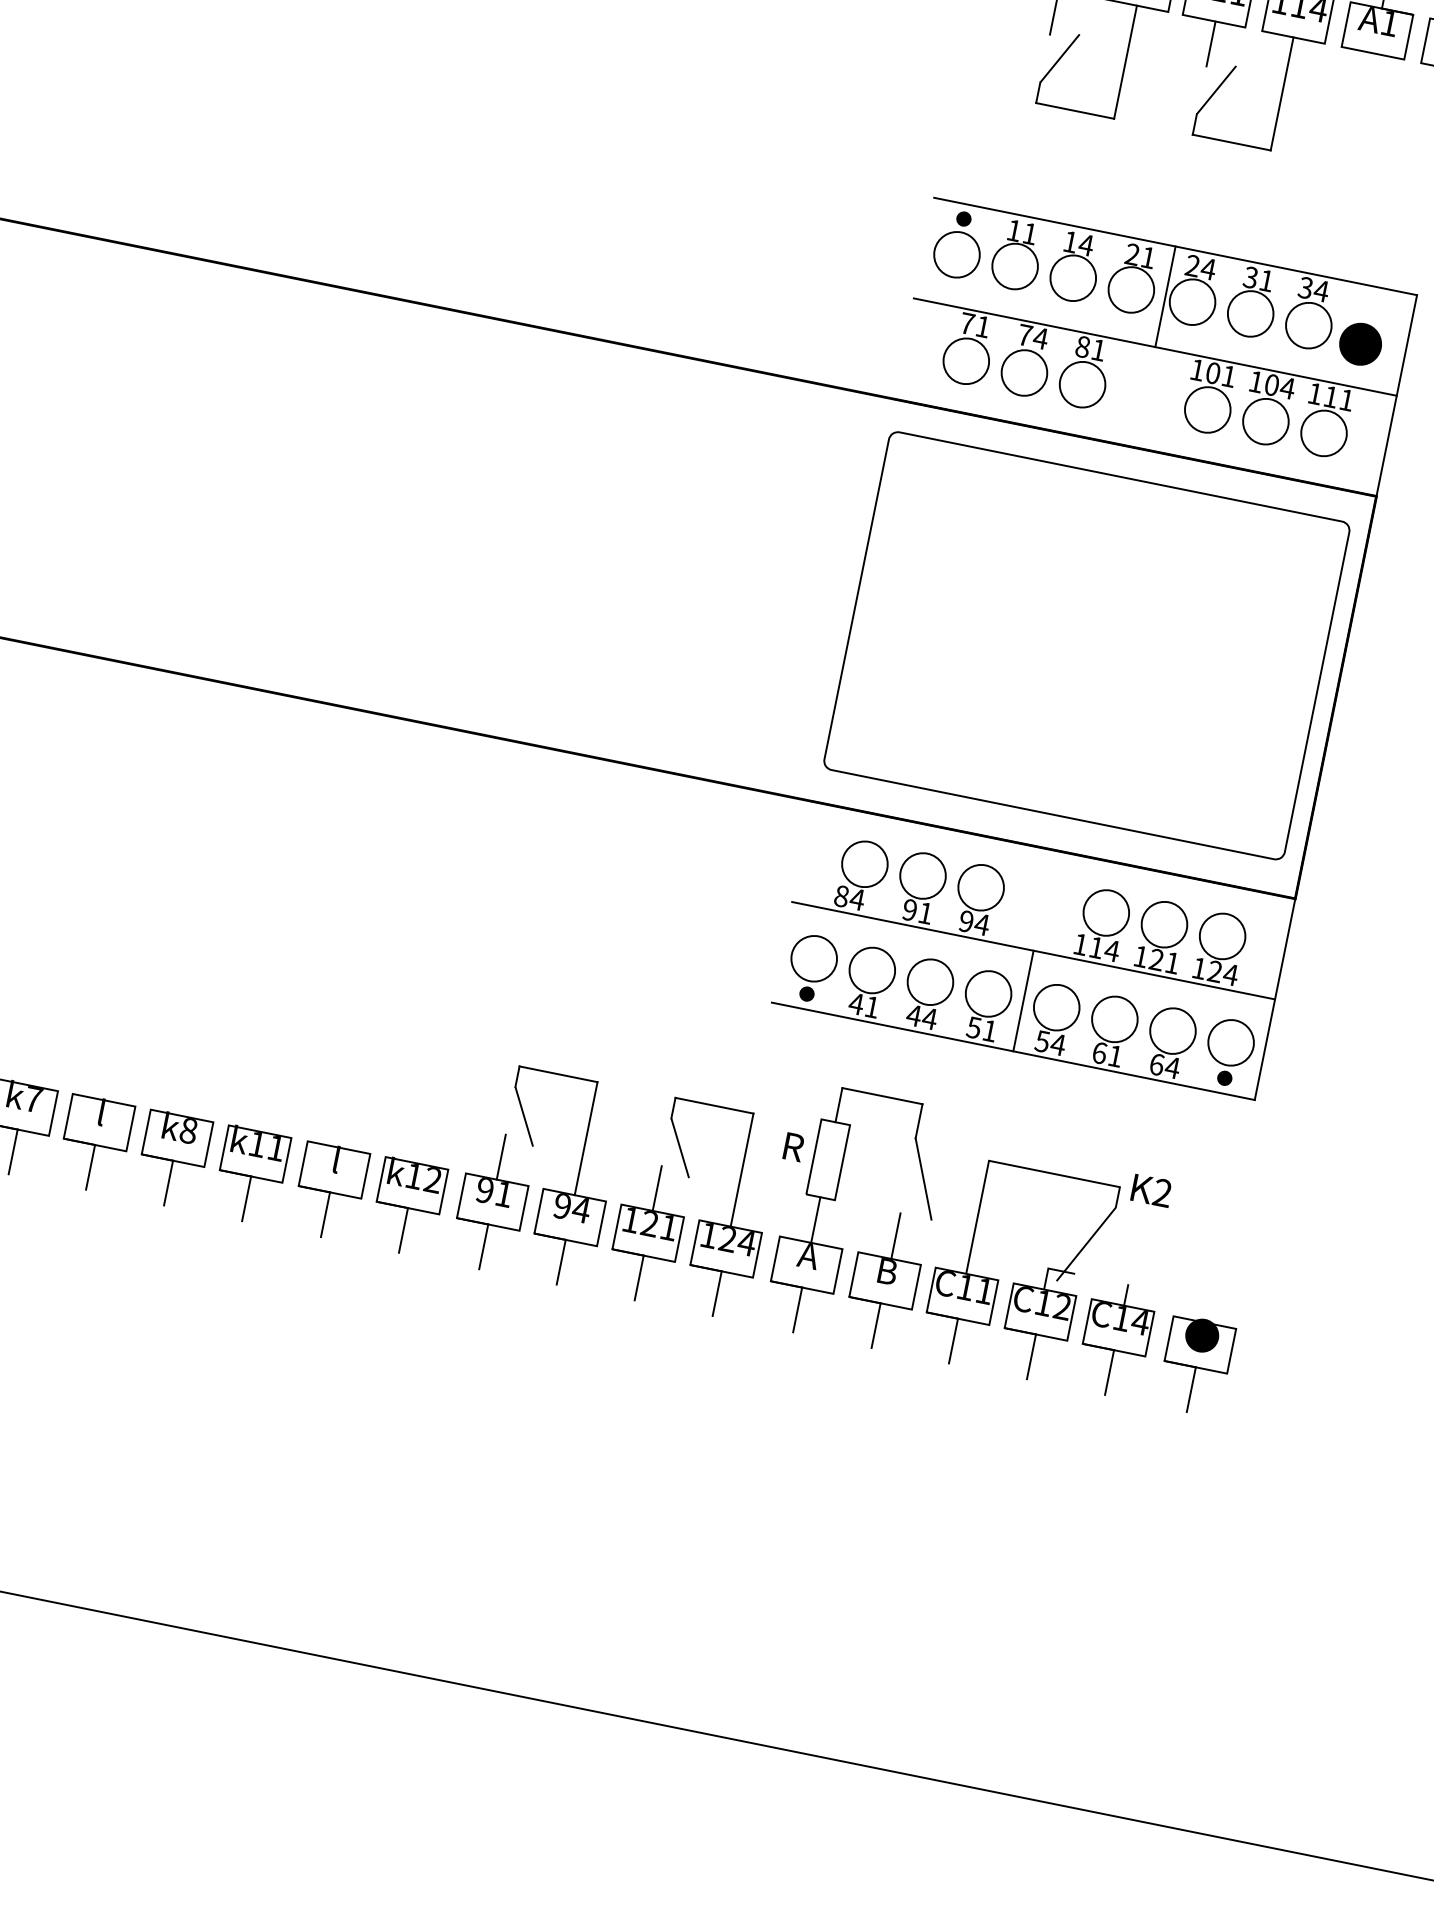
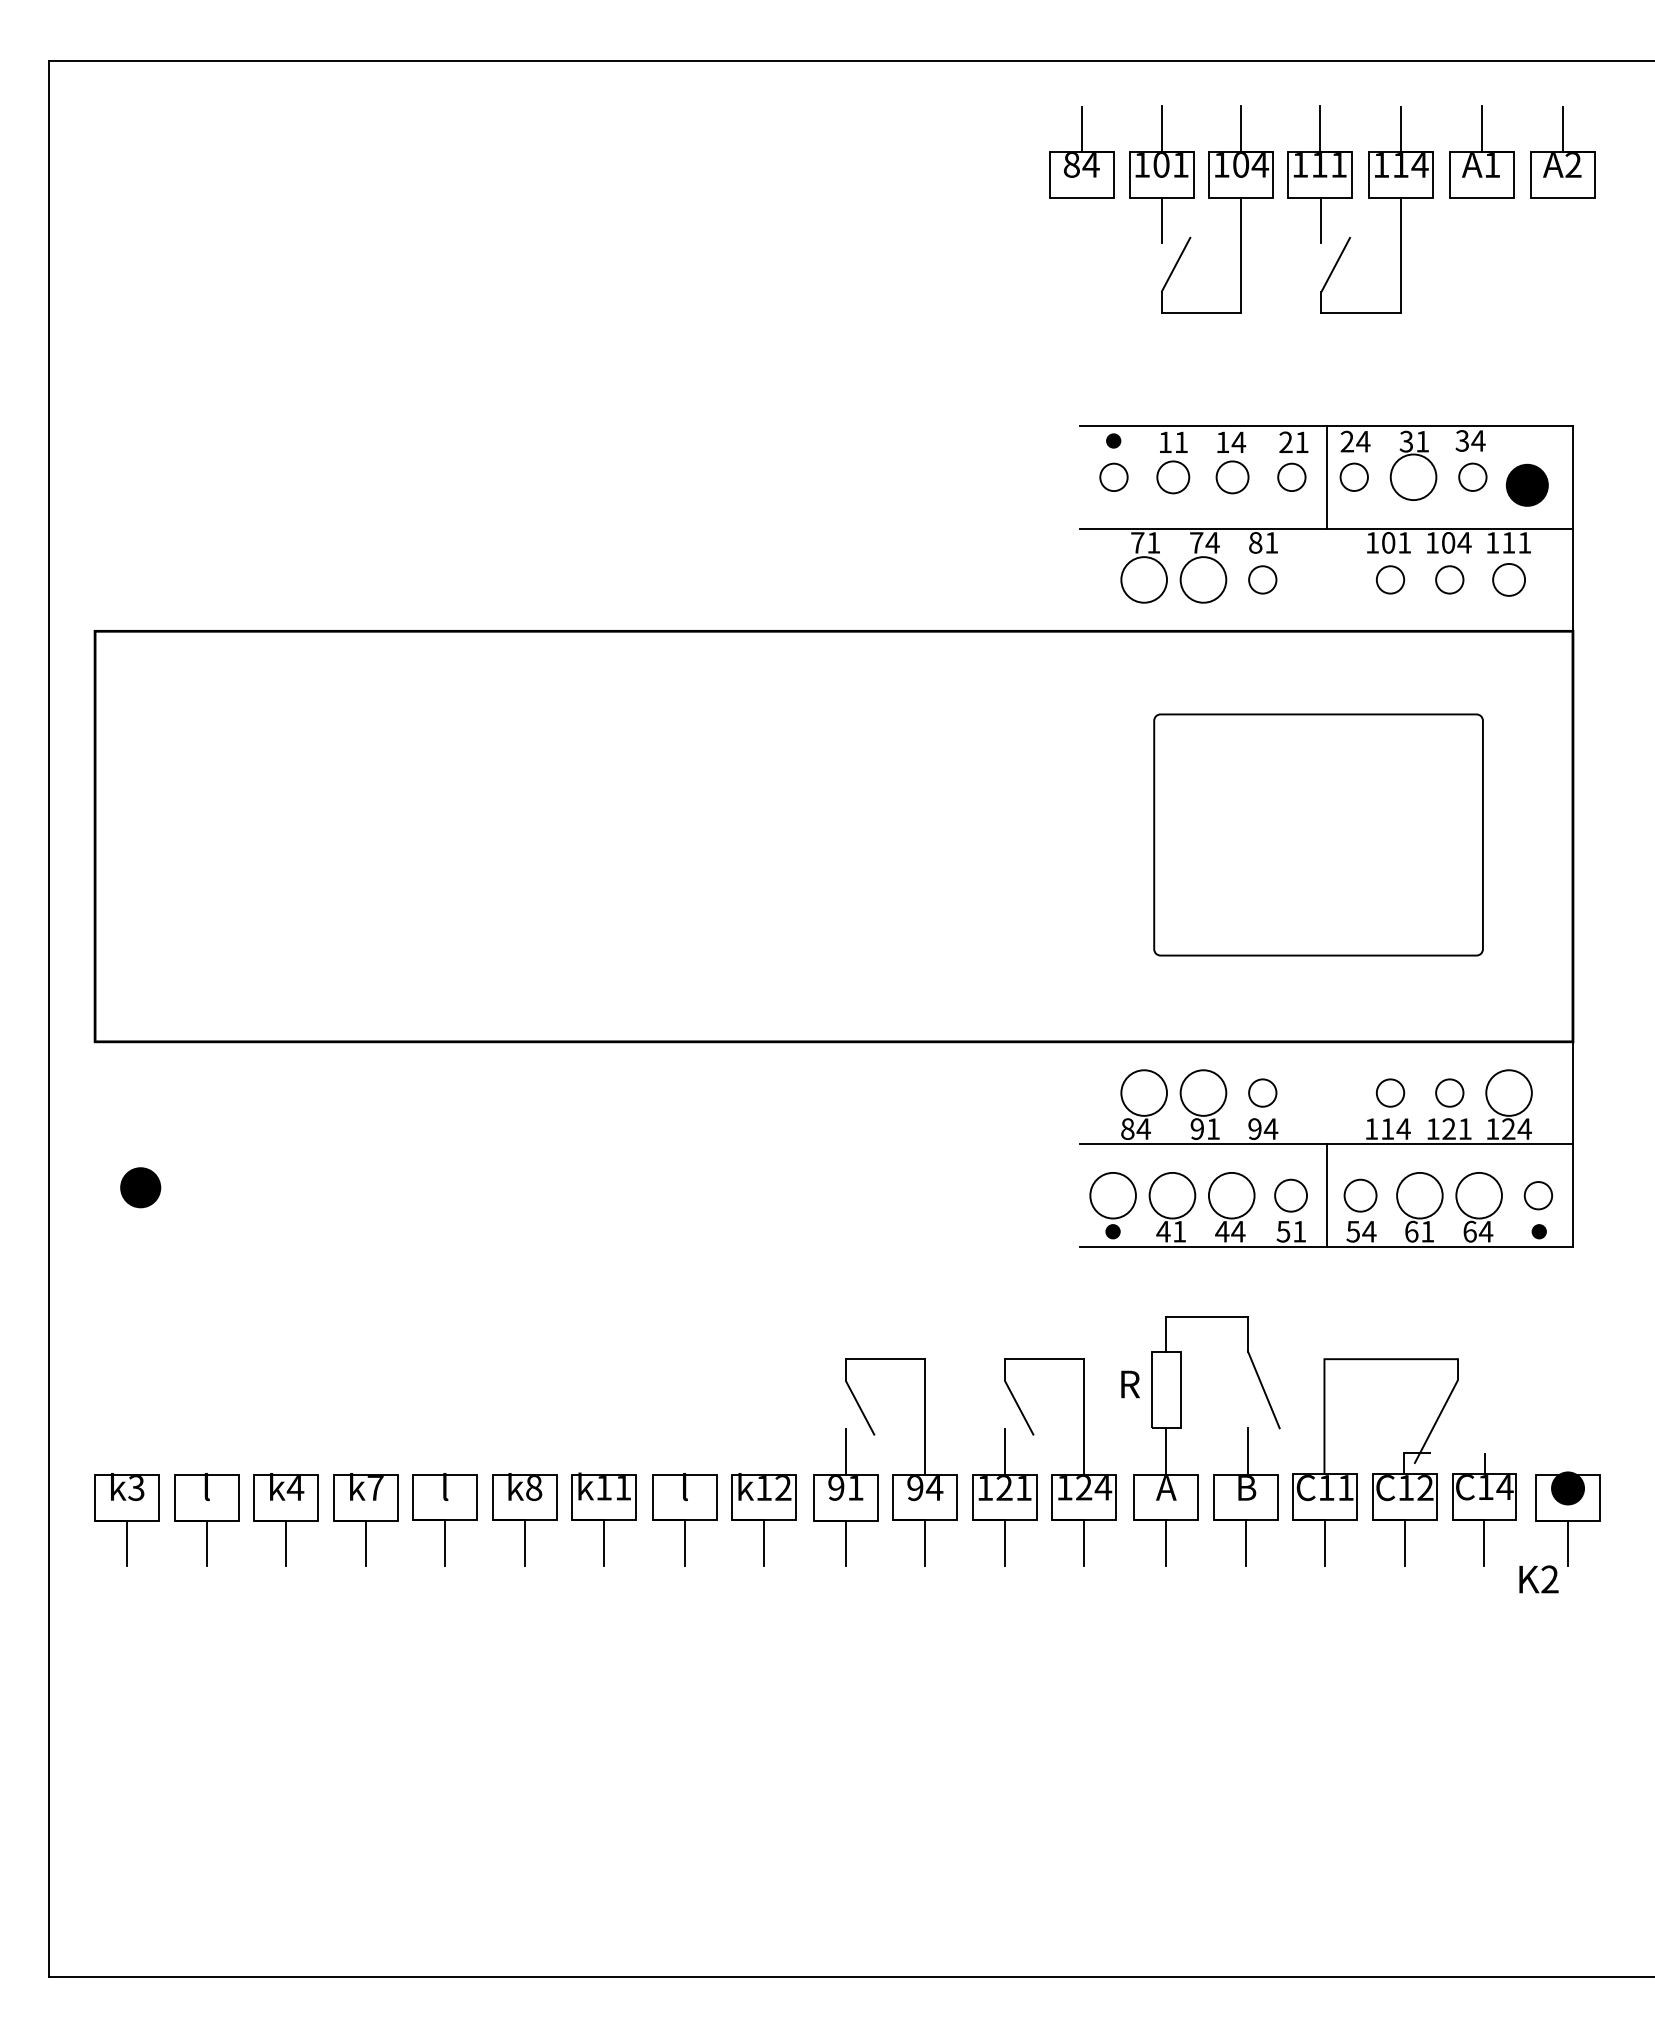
circle: (956, 254) -> (1113, 477), size x0.6
circle: (1015, 266) -> (1173, 477), size x0.7
circle: (1073, 278) -> (1232, 477), size x0.7
circle: (1130, 290) -> (1291, 477), size x0.6
circle: (1192, 302) -> (1354, 477), size x0.6
circle: (1308, 325) -> (1472, 477), size x0.6
circle: (1082, 384) -> (1262, 579), size x0.6
circle: (1207, 409) -> (1390, 579), size x0.6
circle: (1265, 421) -> (1449, 579), size x0.6
circle: (1323, 432) -> (1508, 579), size x0.7
part: (1086, 645) -> (1318, 834), size x0.7
circle: (981, 887) -> (1262, 1092), size x0.6
circle: (1106, 912) -> (1390, 1092), size x0.6
circle: (1164, 924) -> (1449, 1092), size x0.6
circle: (988, 993) -> (1290, 1195), size x0.7
circle: (1056, 1007) -> (1360, 1195), size x0.7
circle: (1231, 1042) -> (1538, 1195), size x0.6
text: (1151, 1190) -> (1538, 1579), moved

